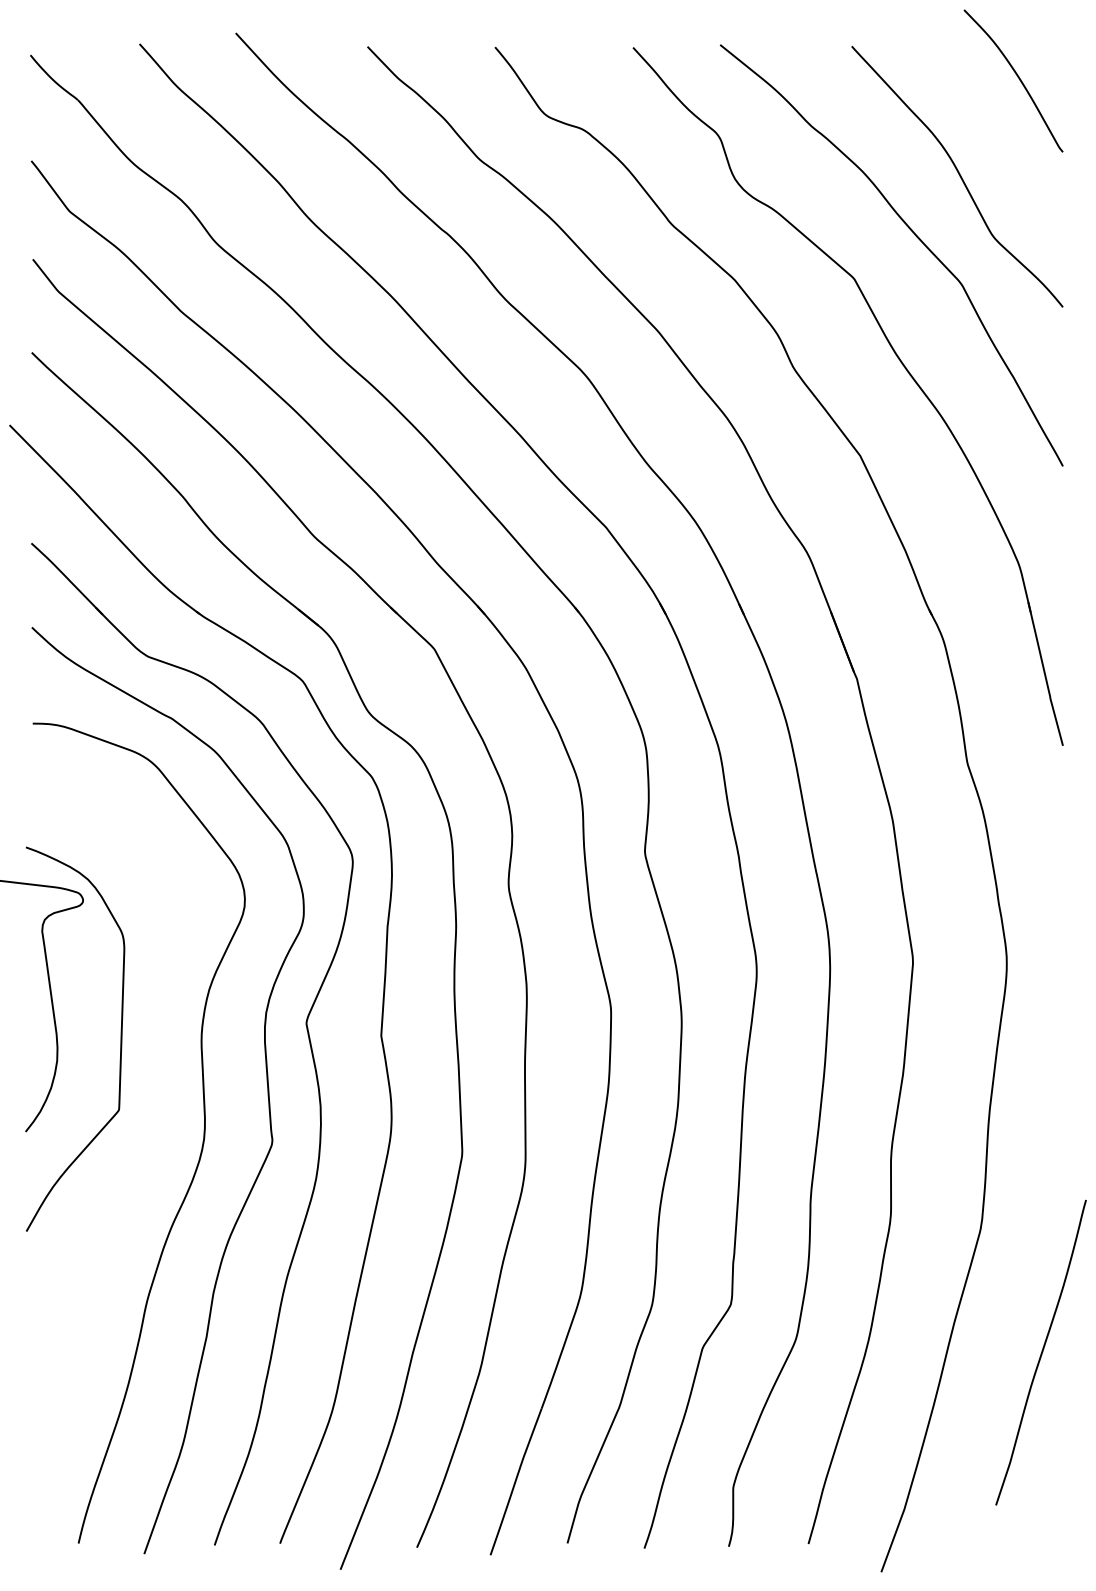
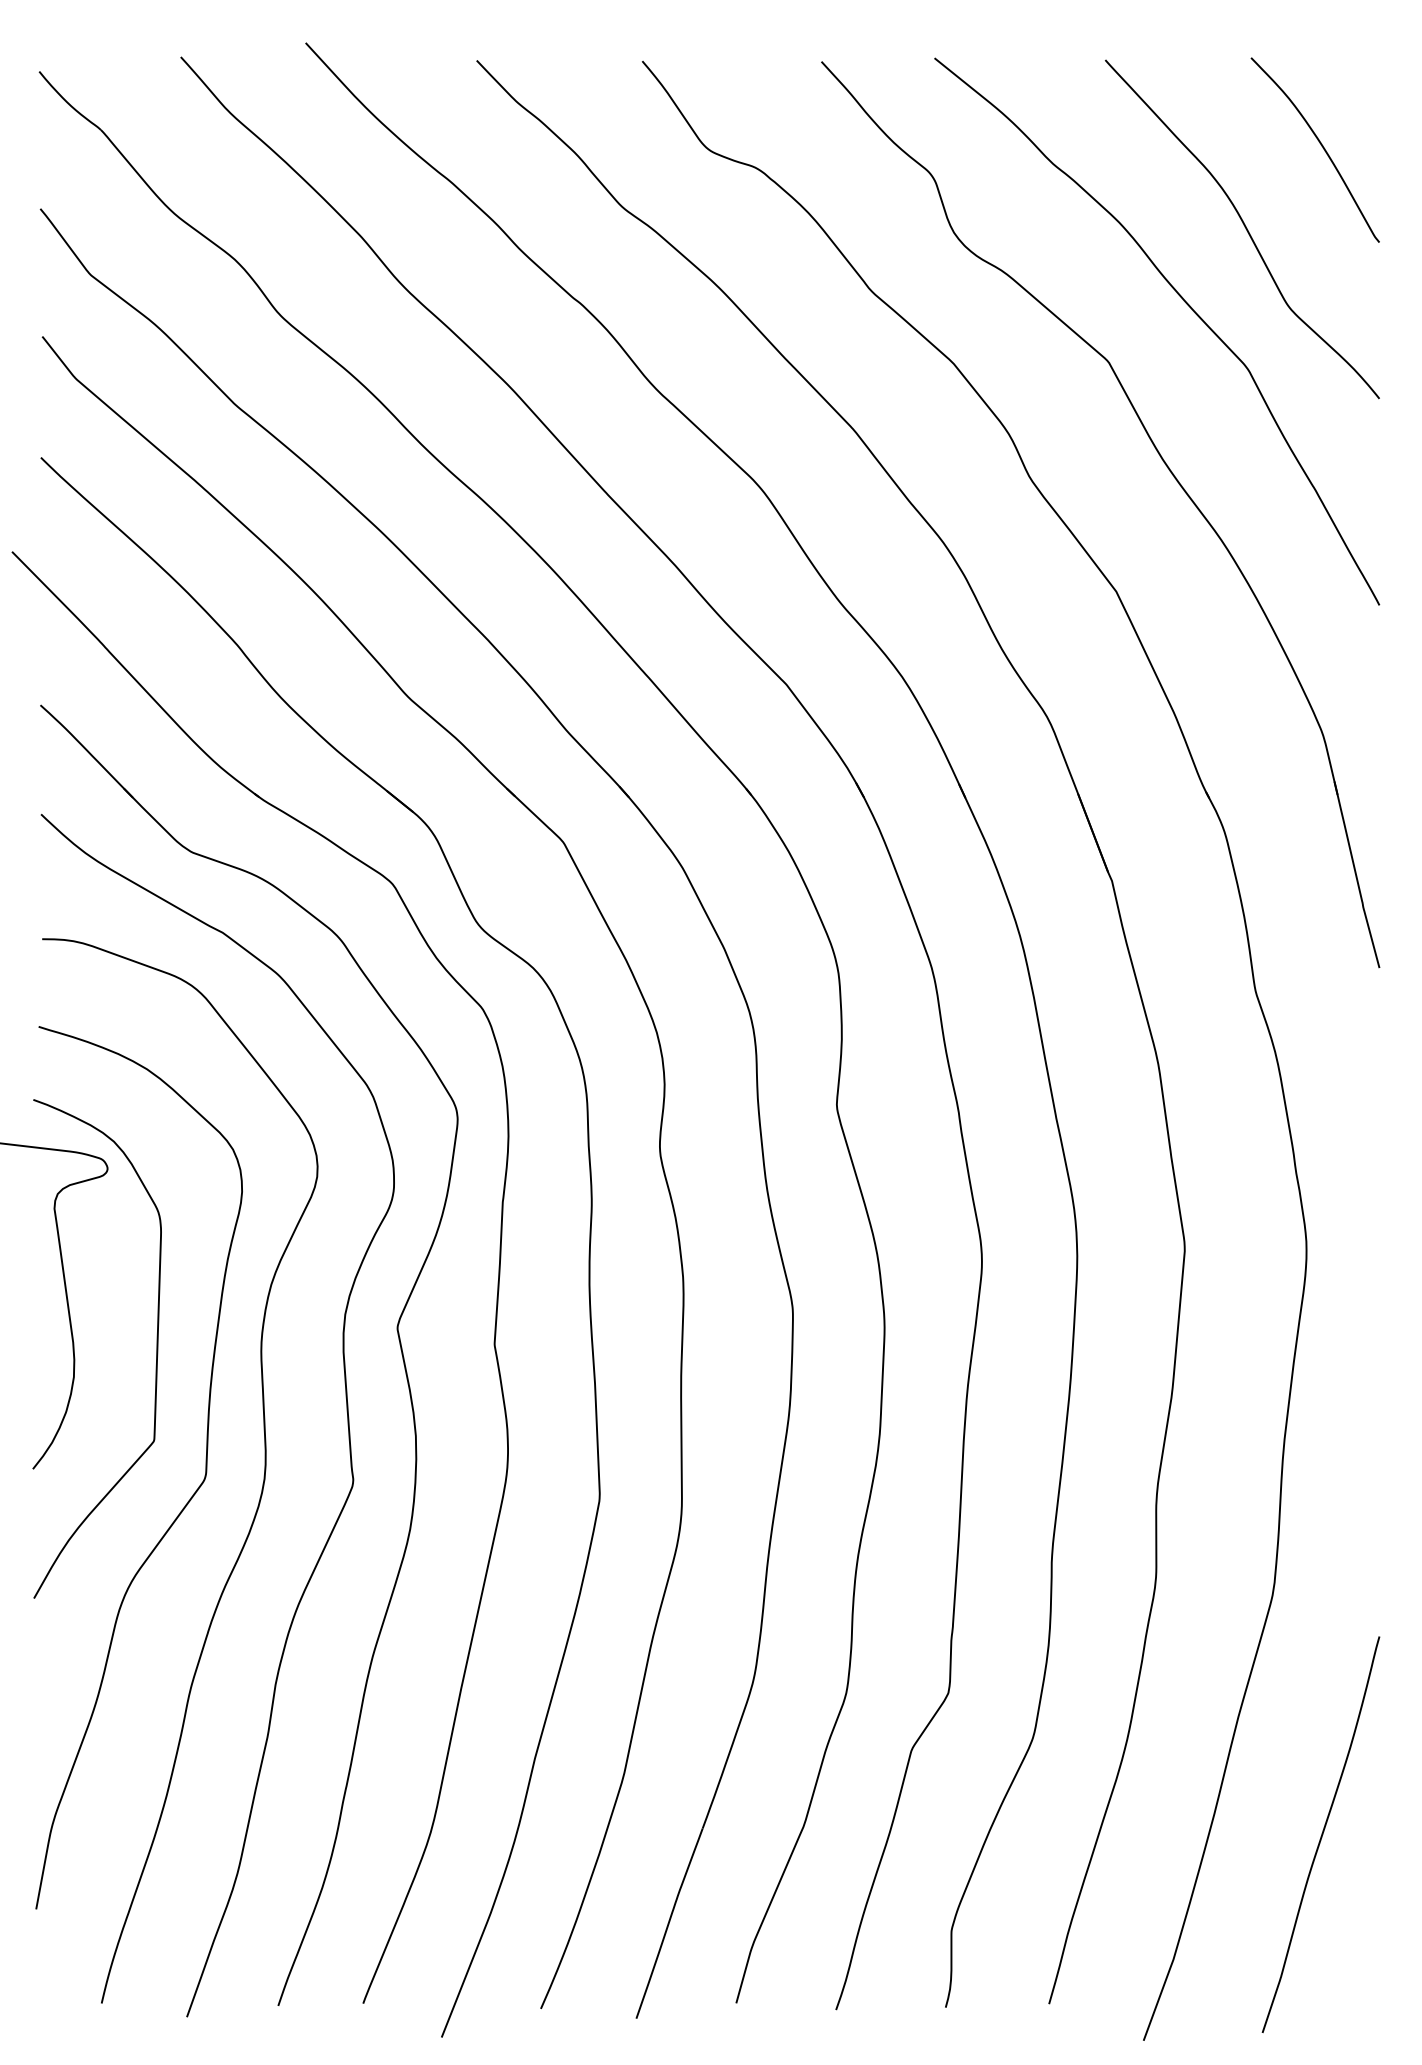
curve: (1018, 78) -> (1321, 146), moved
curve: (144, 1156) -> (187, 1501), added
curve: (1041, 1352) -> (1321, 1834), moved

